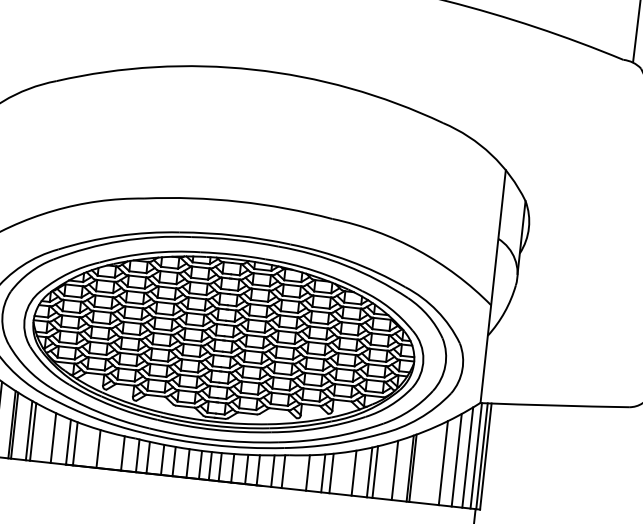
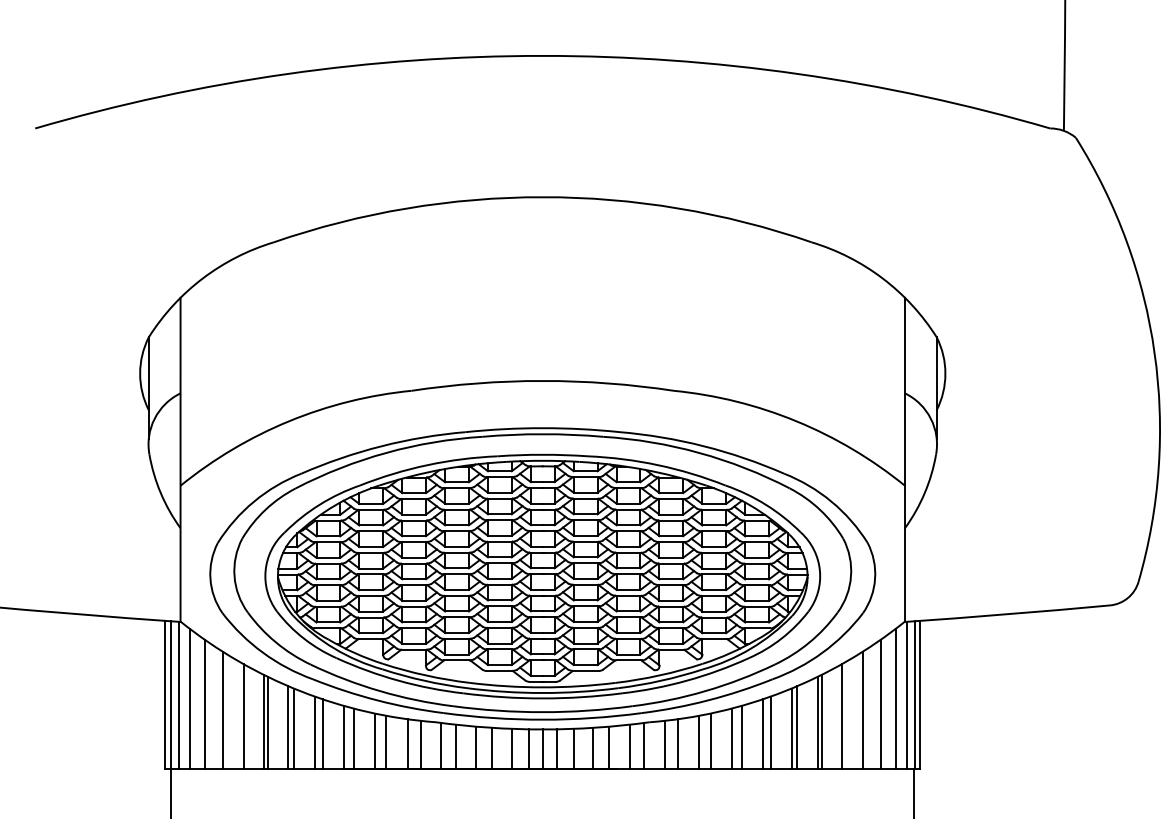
line: (48, 436) -> (315, 732), added
line: (90, 446) -> (374, 740), added
line: (113, 451) -> (407, 743), added
line: (427, 466) -> (841, 716), added
line: (390, 470) -> (791, 728), added
line: (298, 472) -> (664, 744), added
line: (346, 473) -> (731, 738), added

